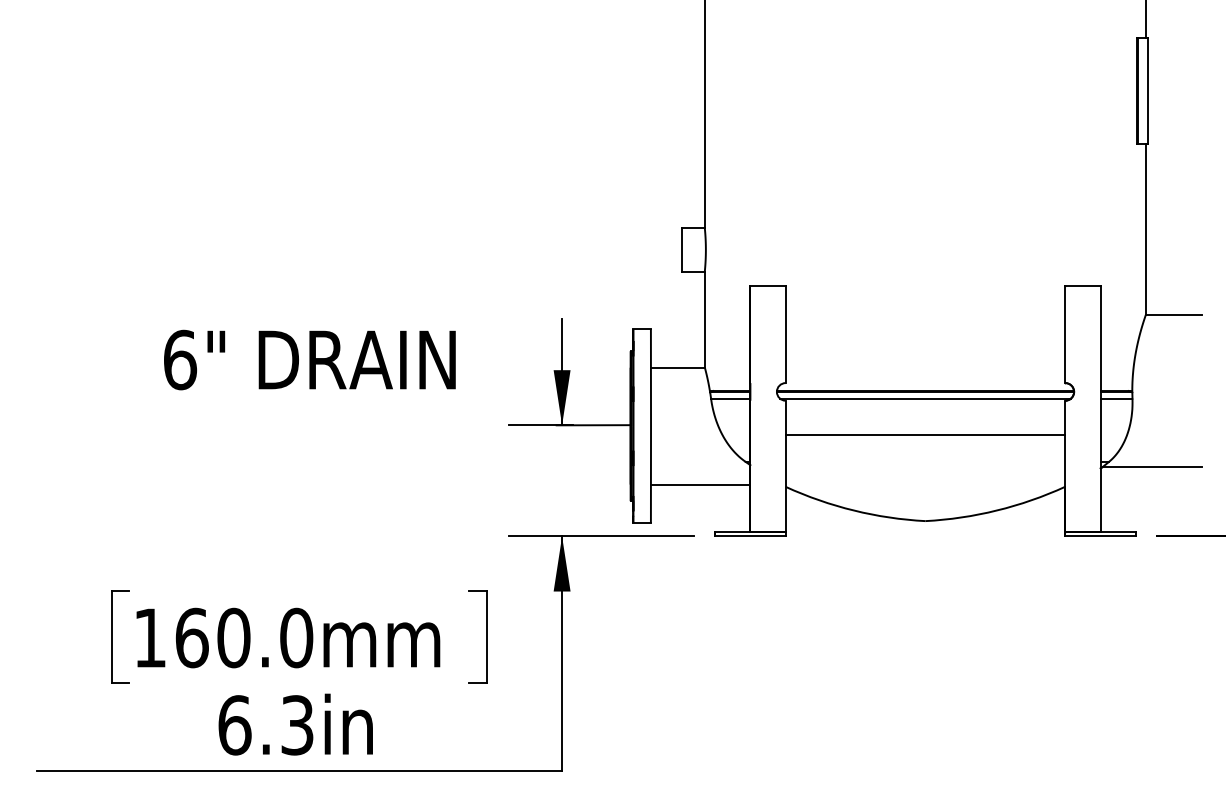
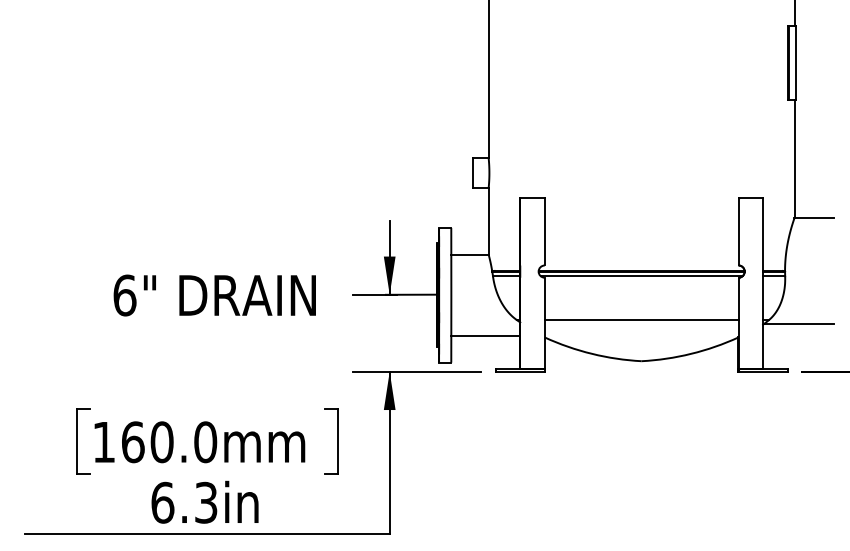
text: (309, 360) -> (214, 295), moved
line: (925, 434) -> (641, 320), moved

